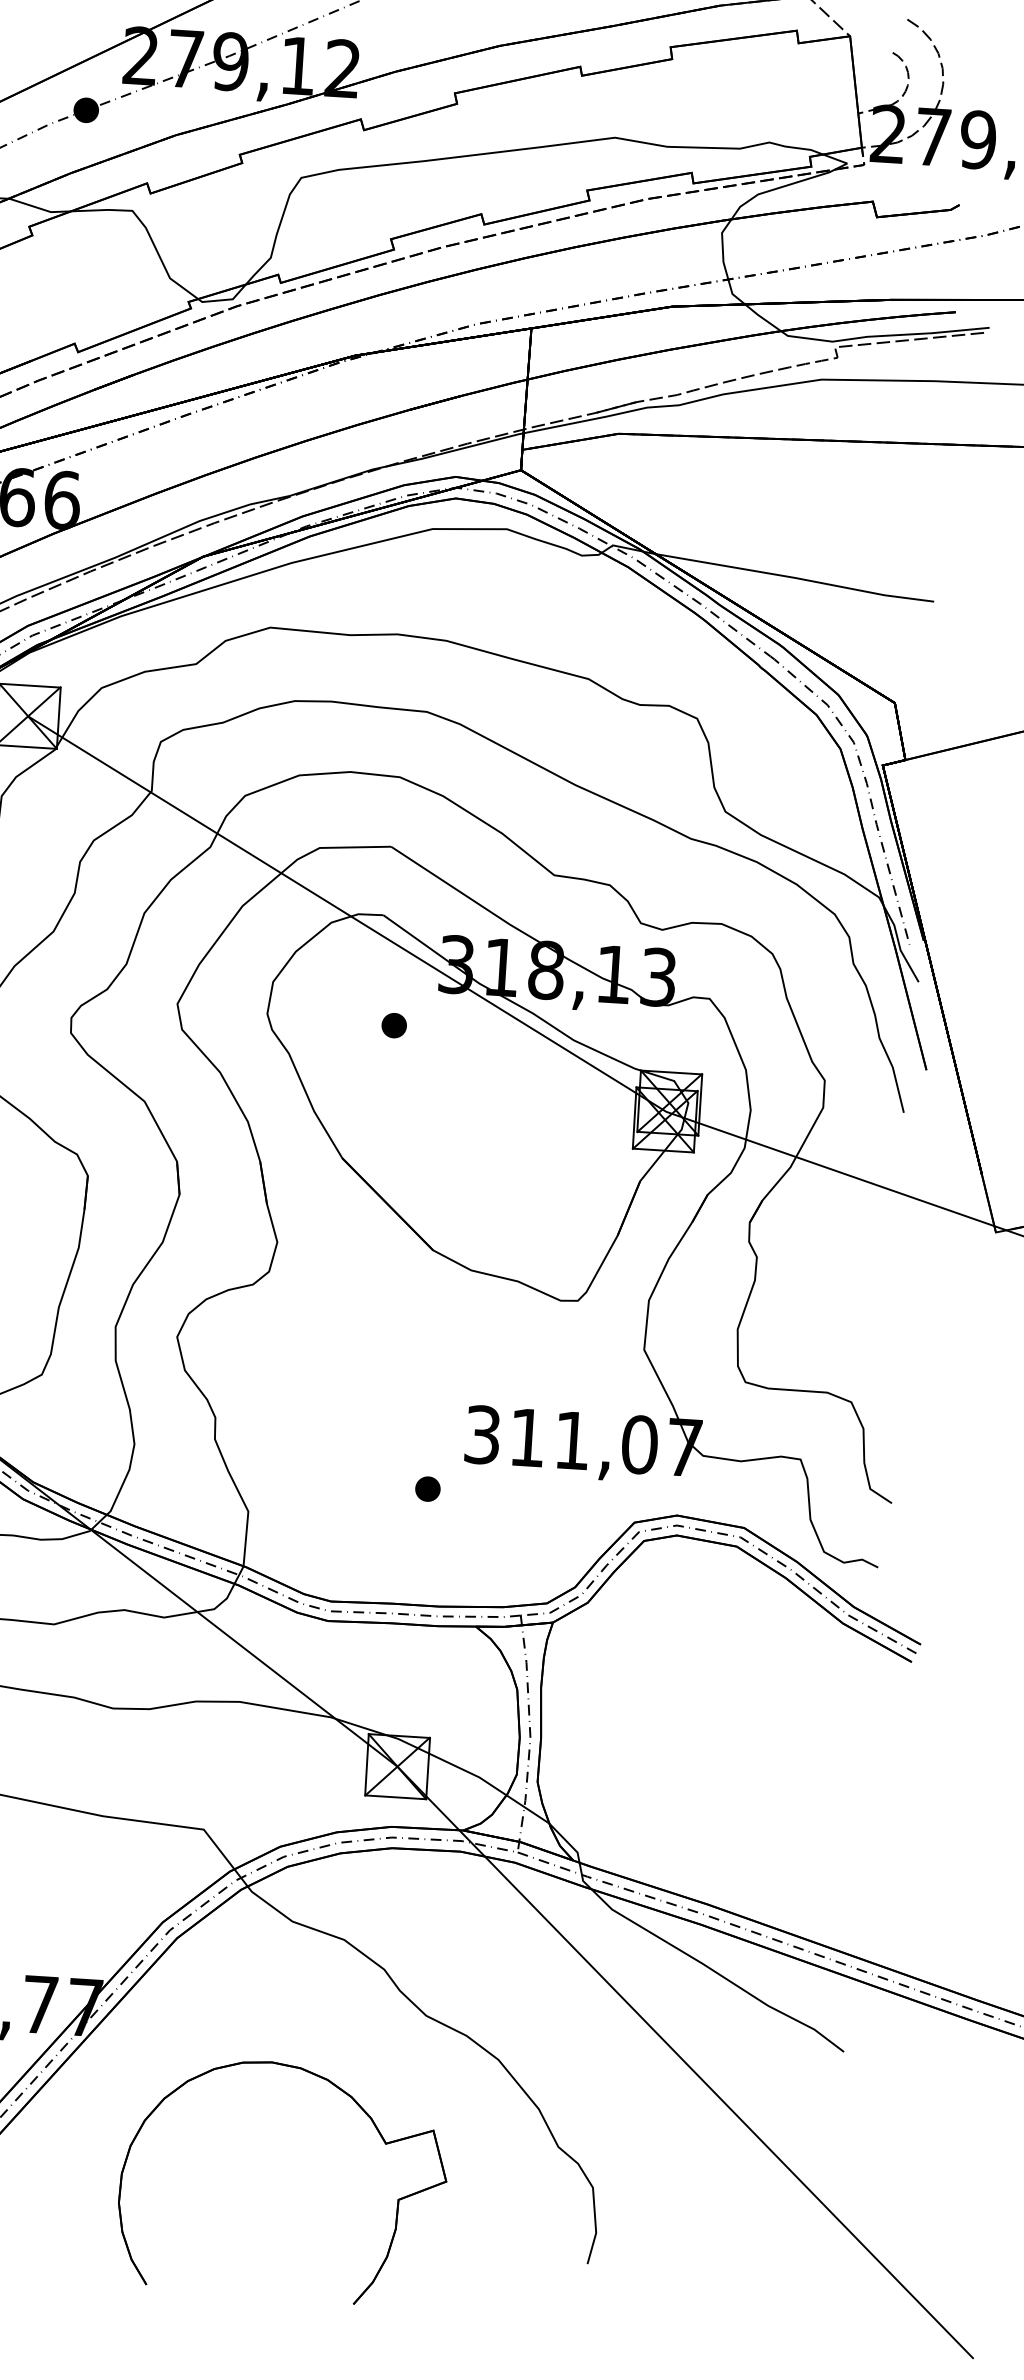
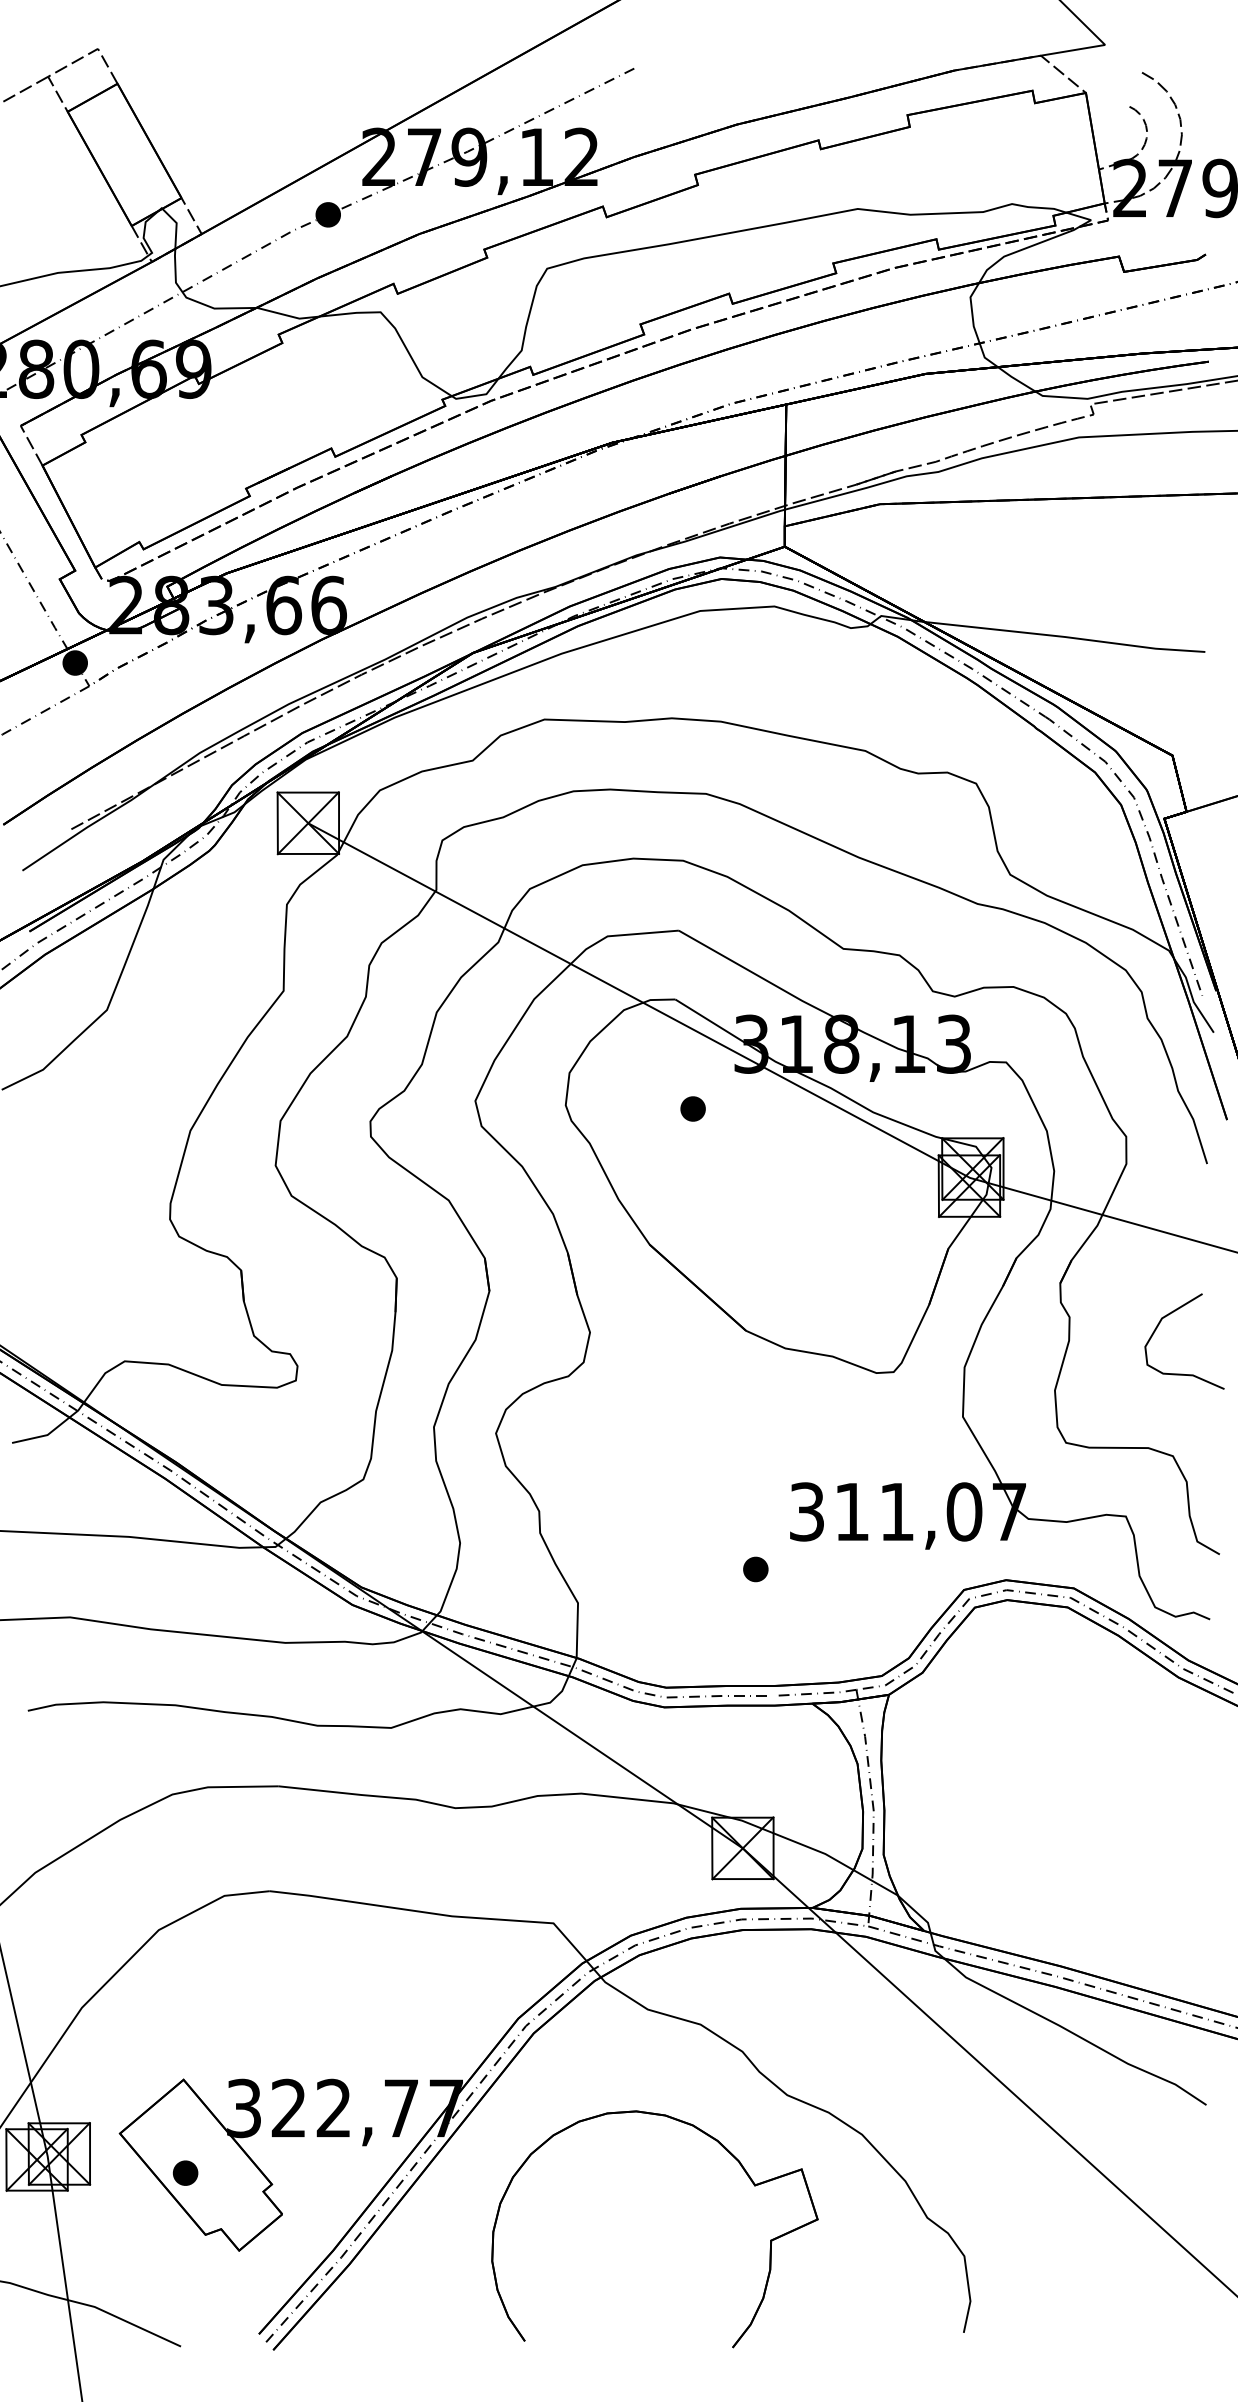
curve: (843, 1273) -> (1157, 1328), added
part: (355, 2103) -> (722, 2147), moved

